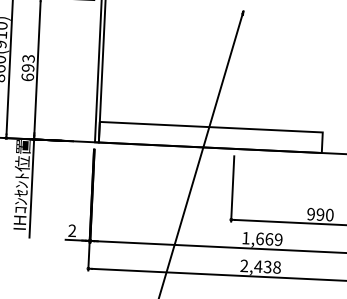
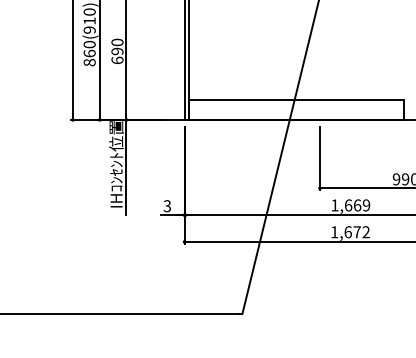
text: (28, 58) -> (117, 42), 693 -> 690
text: (72, 231) -> (167, 206), 2 -> 3
text: (260, 267) -> (350, 232), 2,438 -> 1,672

